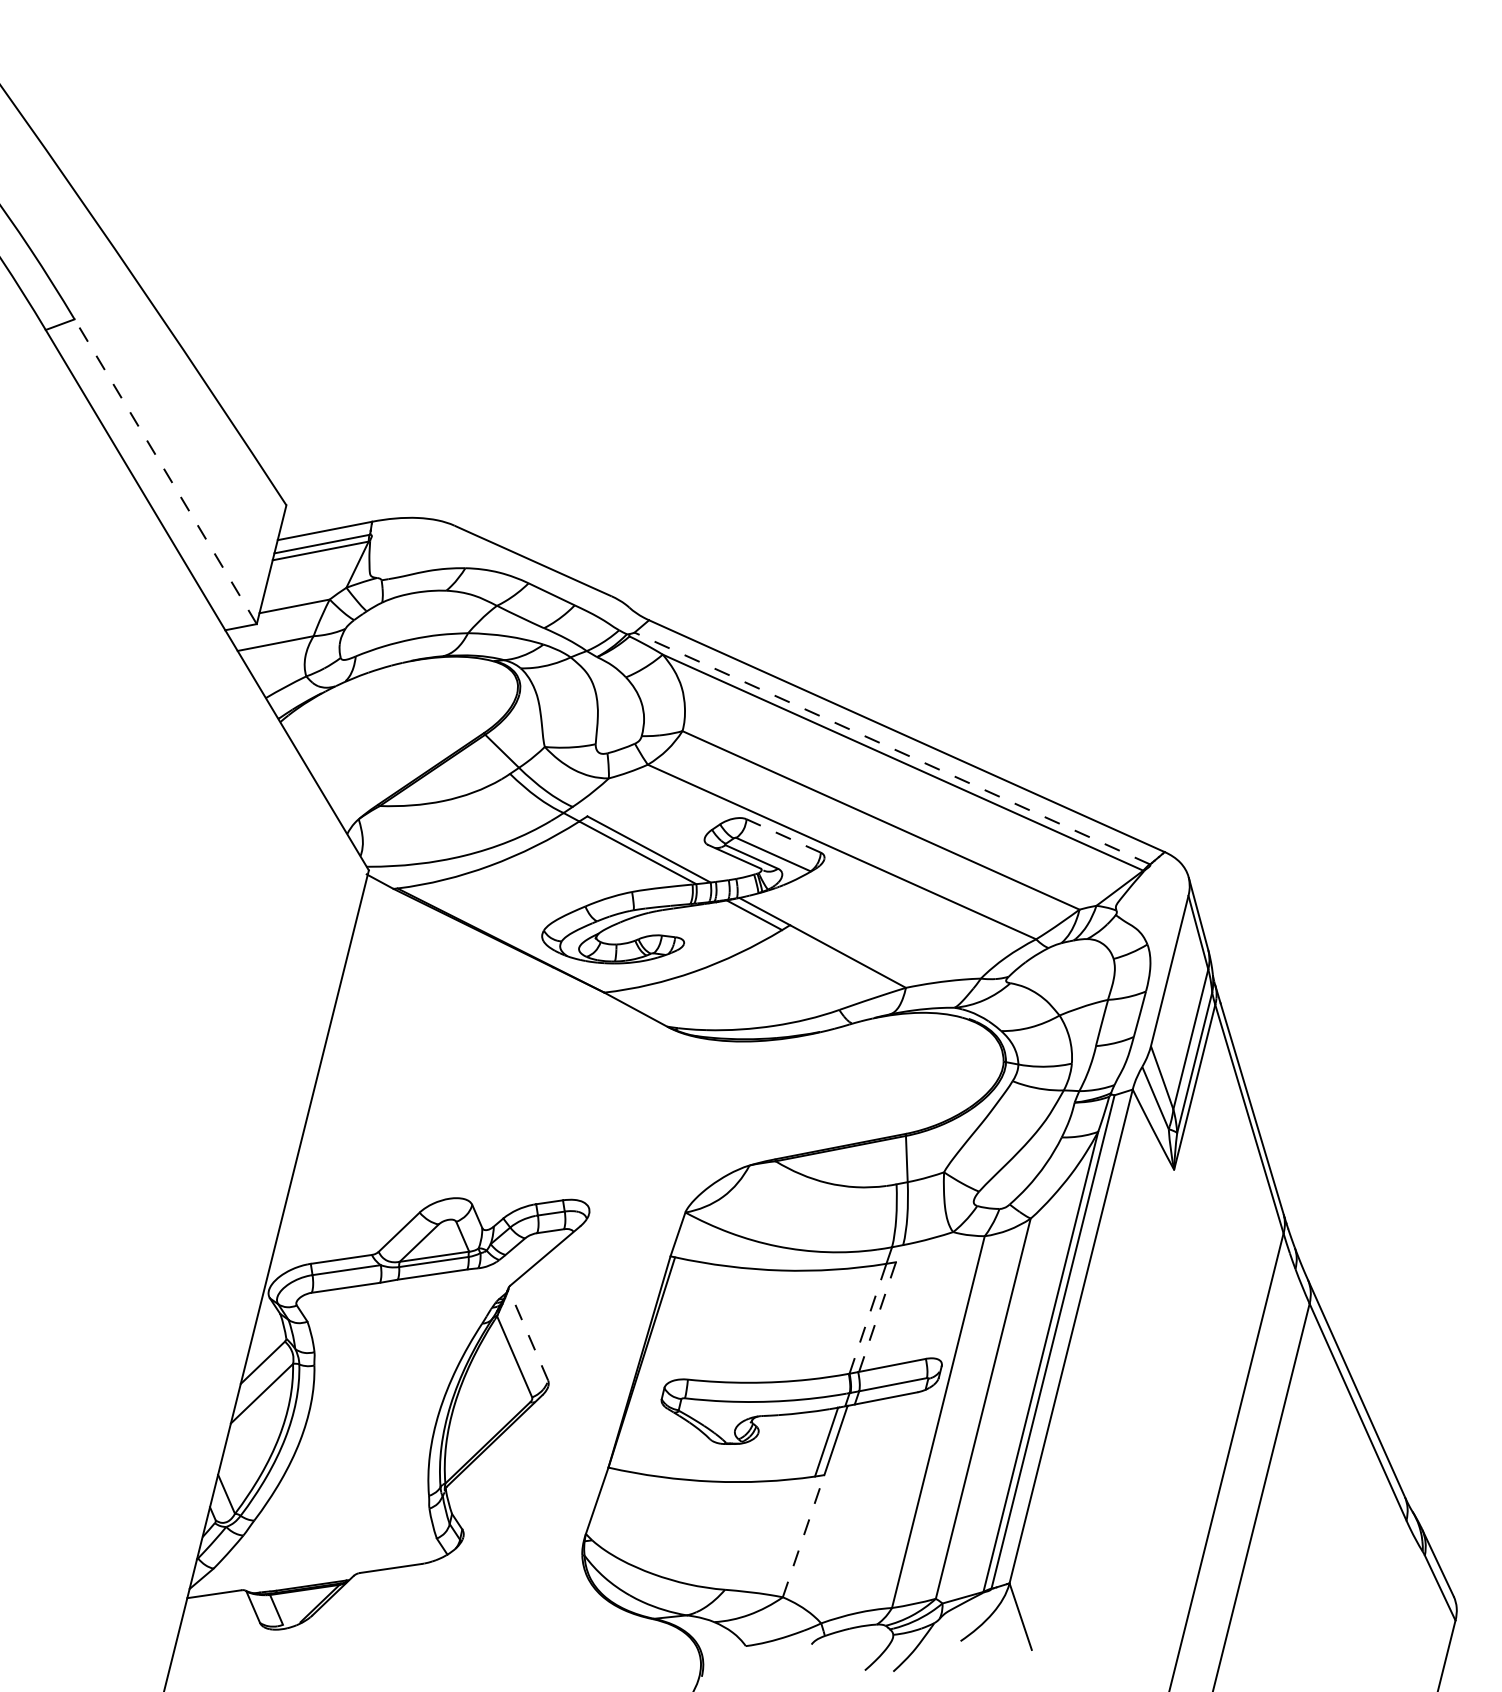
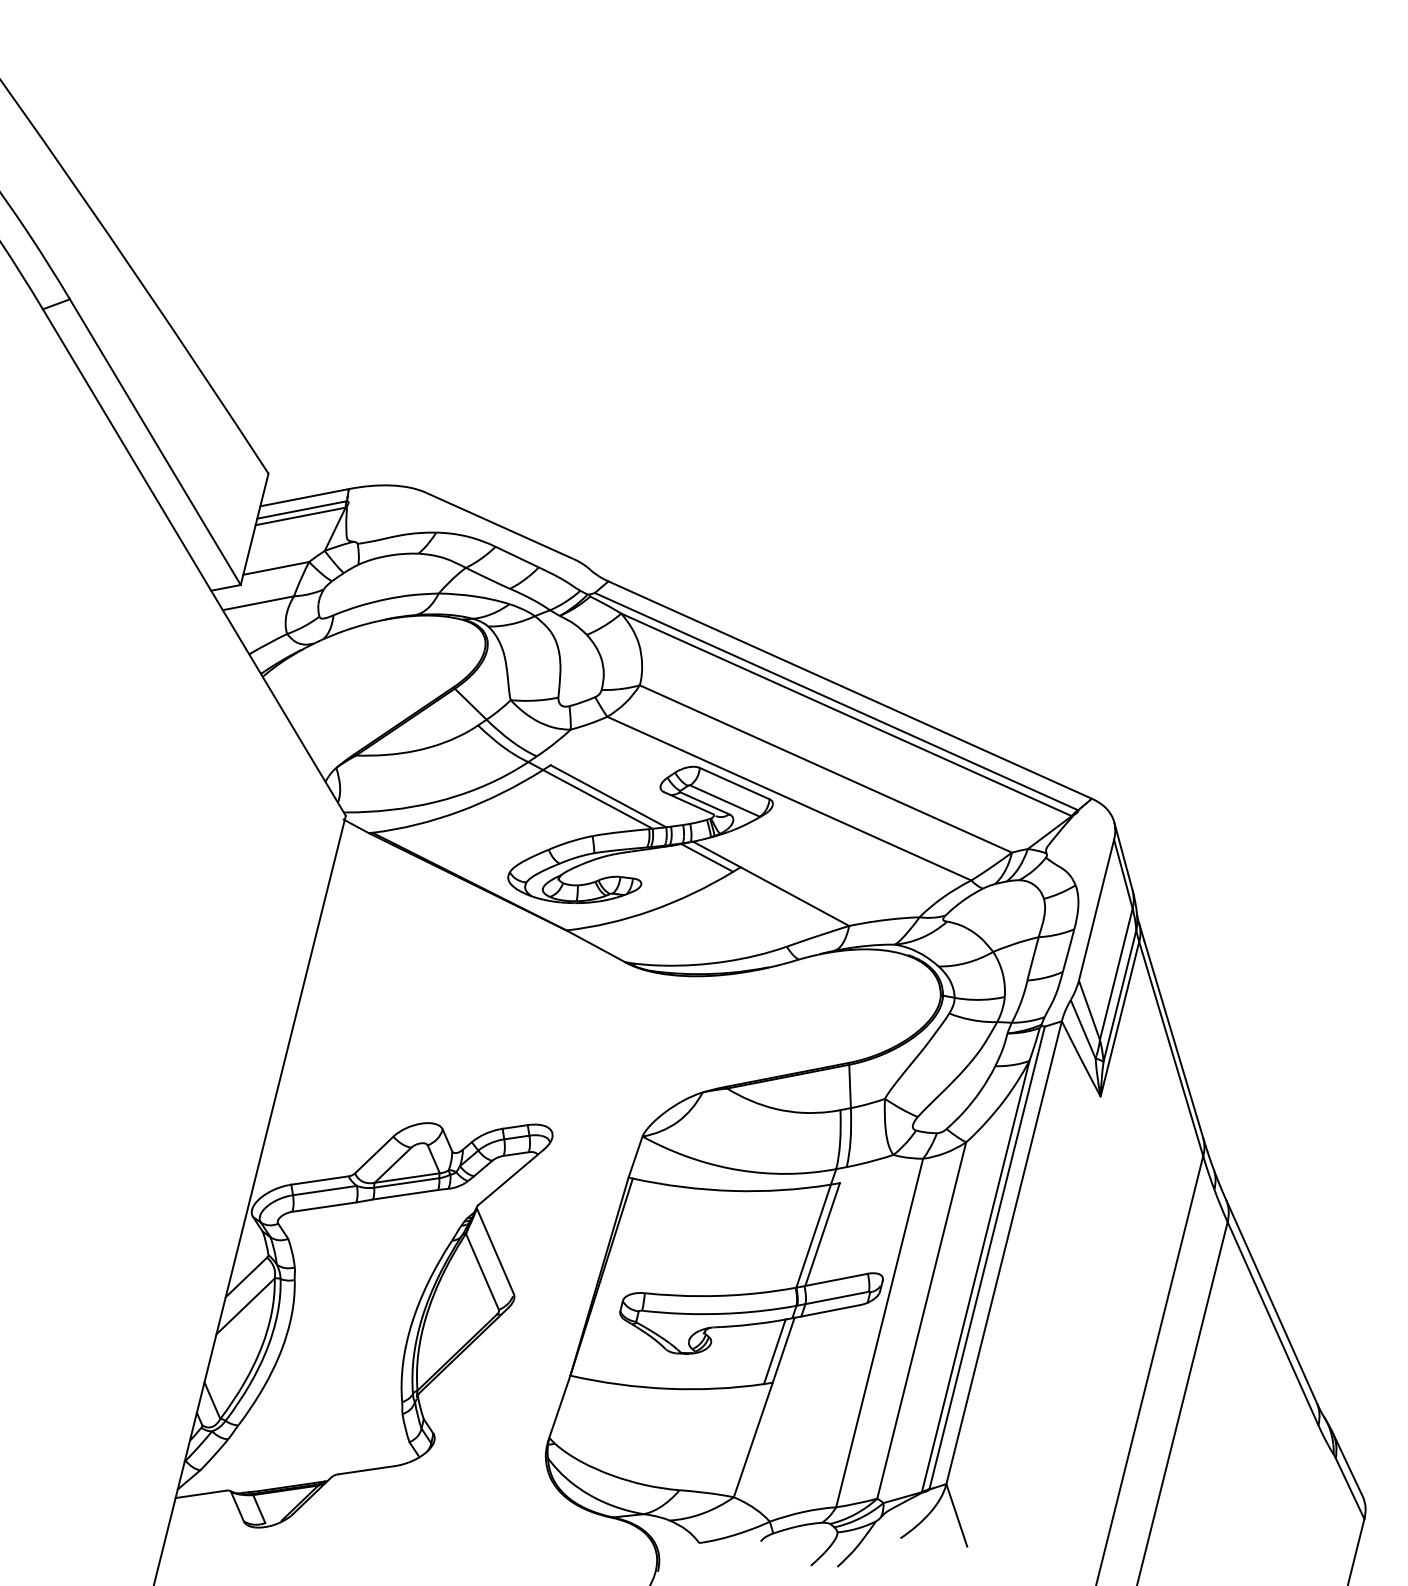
line: (165, 471) -> (155, 441), dashed -> solid
line: (892, 748) -> (836, 701), dashed -> solid
line: (783, 835) -> (734, 783), dashed -> solid
line: (877, 1316) -> (822, 1234), dashed -> solid
line: (867, 1318) -> (813, 1235), dashed -> solid
line: (528, 1335) -> (495, 1251), dashed -> solid
line: (803, 1535) -> (753, 1439), dashed -> solid

